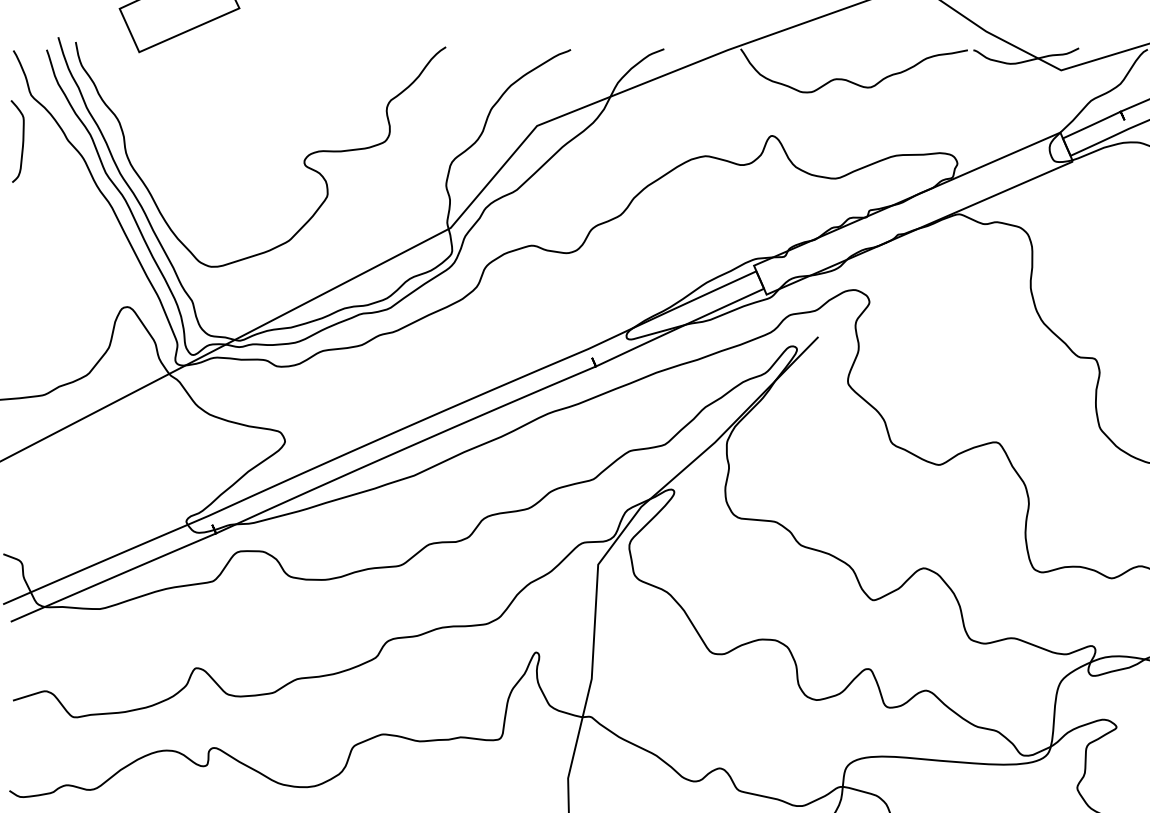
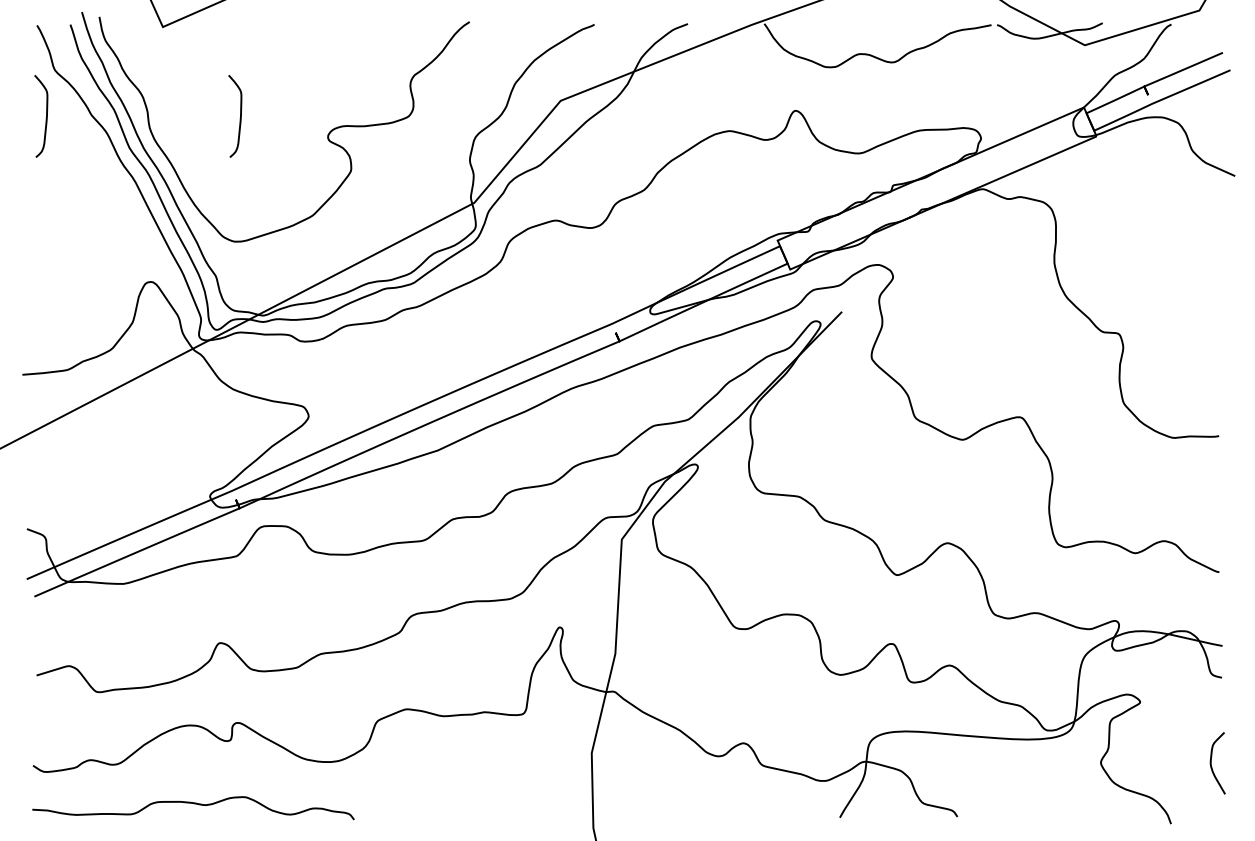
curve: (215, 143) -> (239, 118), added

